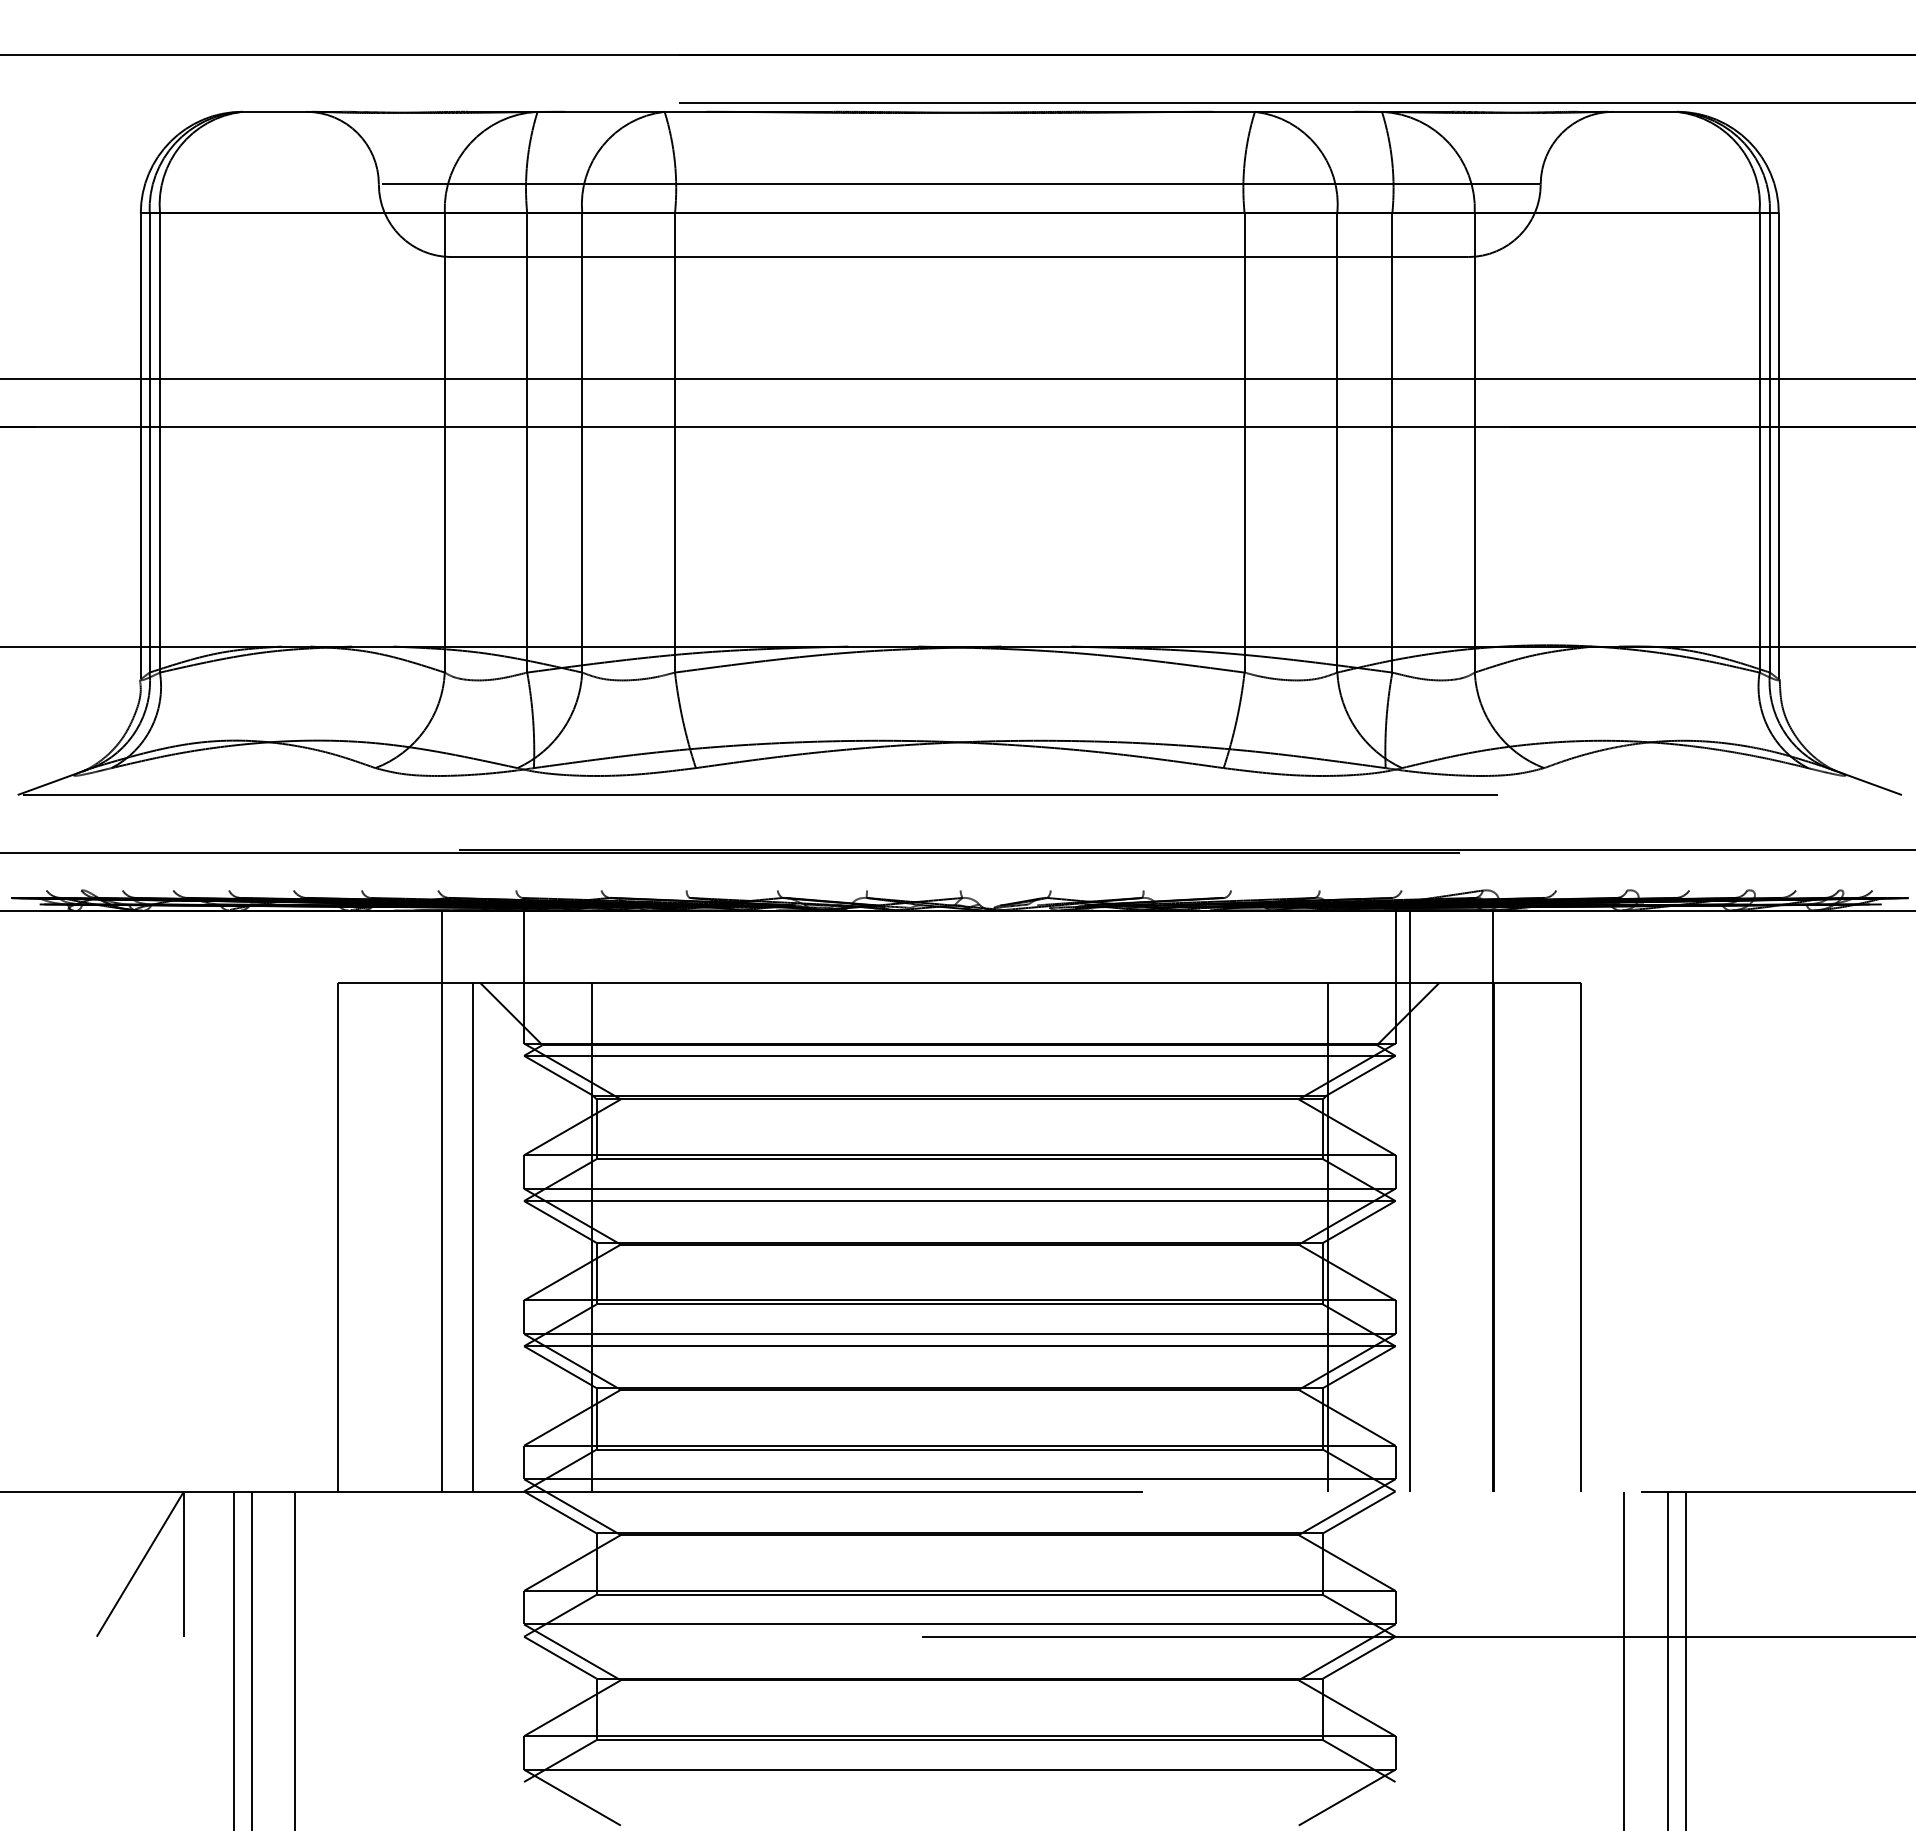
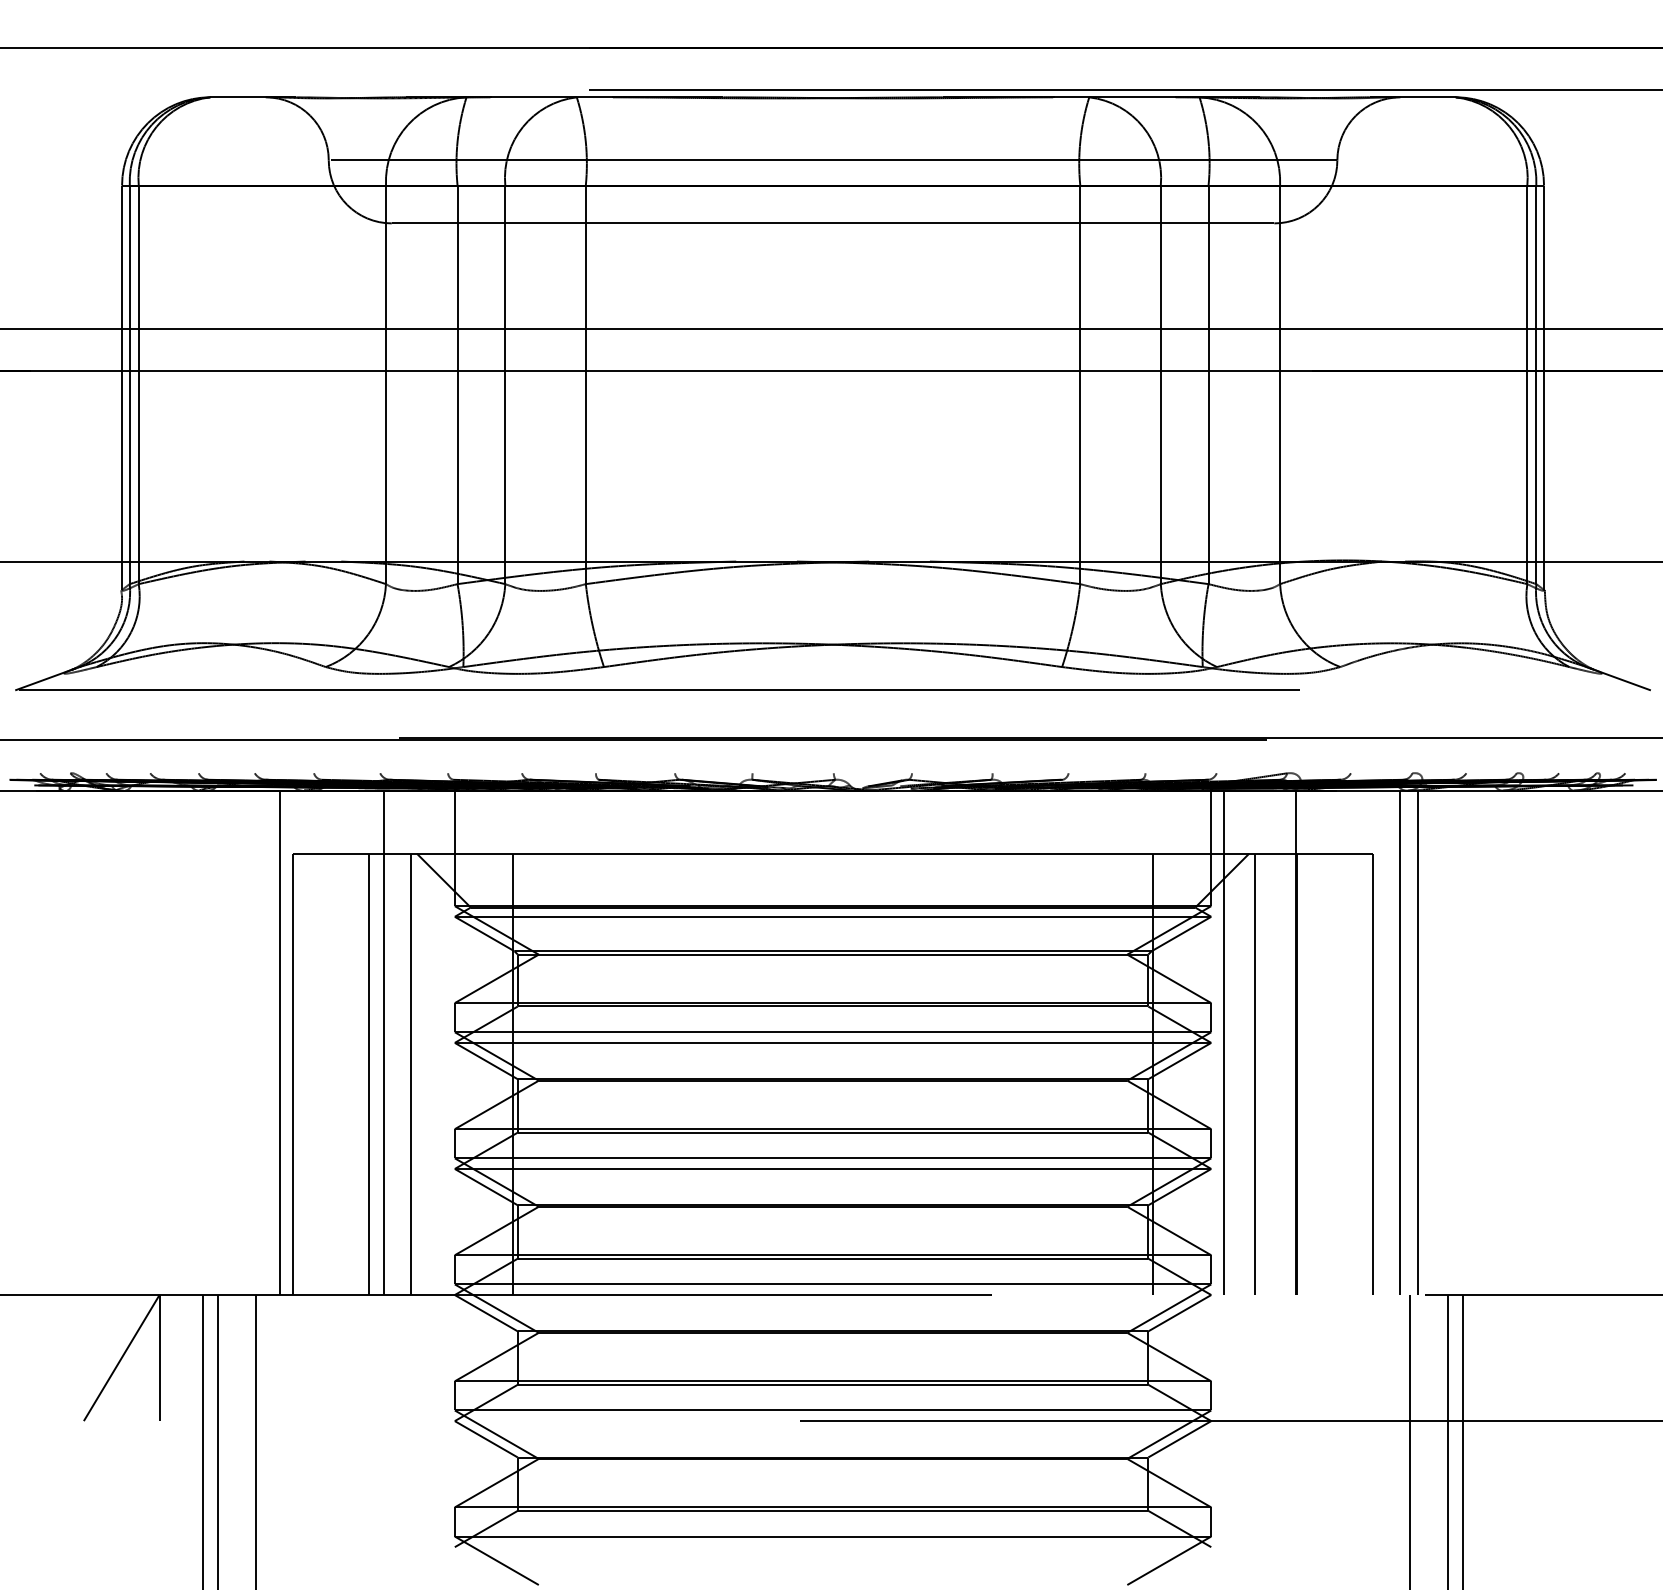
line: (322, 1200) -> (279, 1042), added
line: (1612, 1200) -> (1399, 1042), added
line: (1634, 1200) -> (1418, 1042), added
line: (425, 1237) -> (369, 1074), added
line: (1446, 1237) -> (1255, 1074), added

